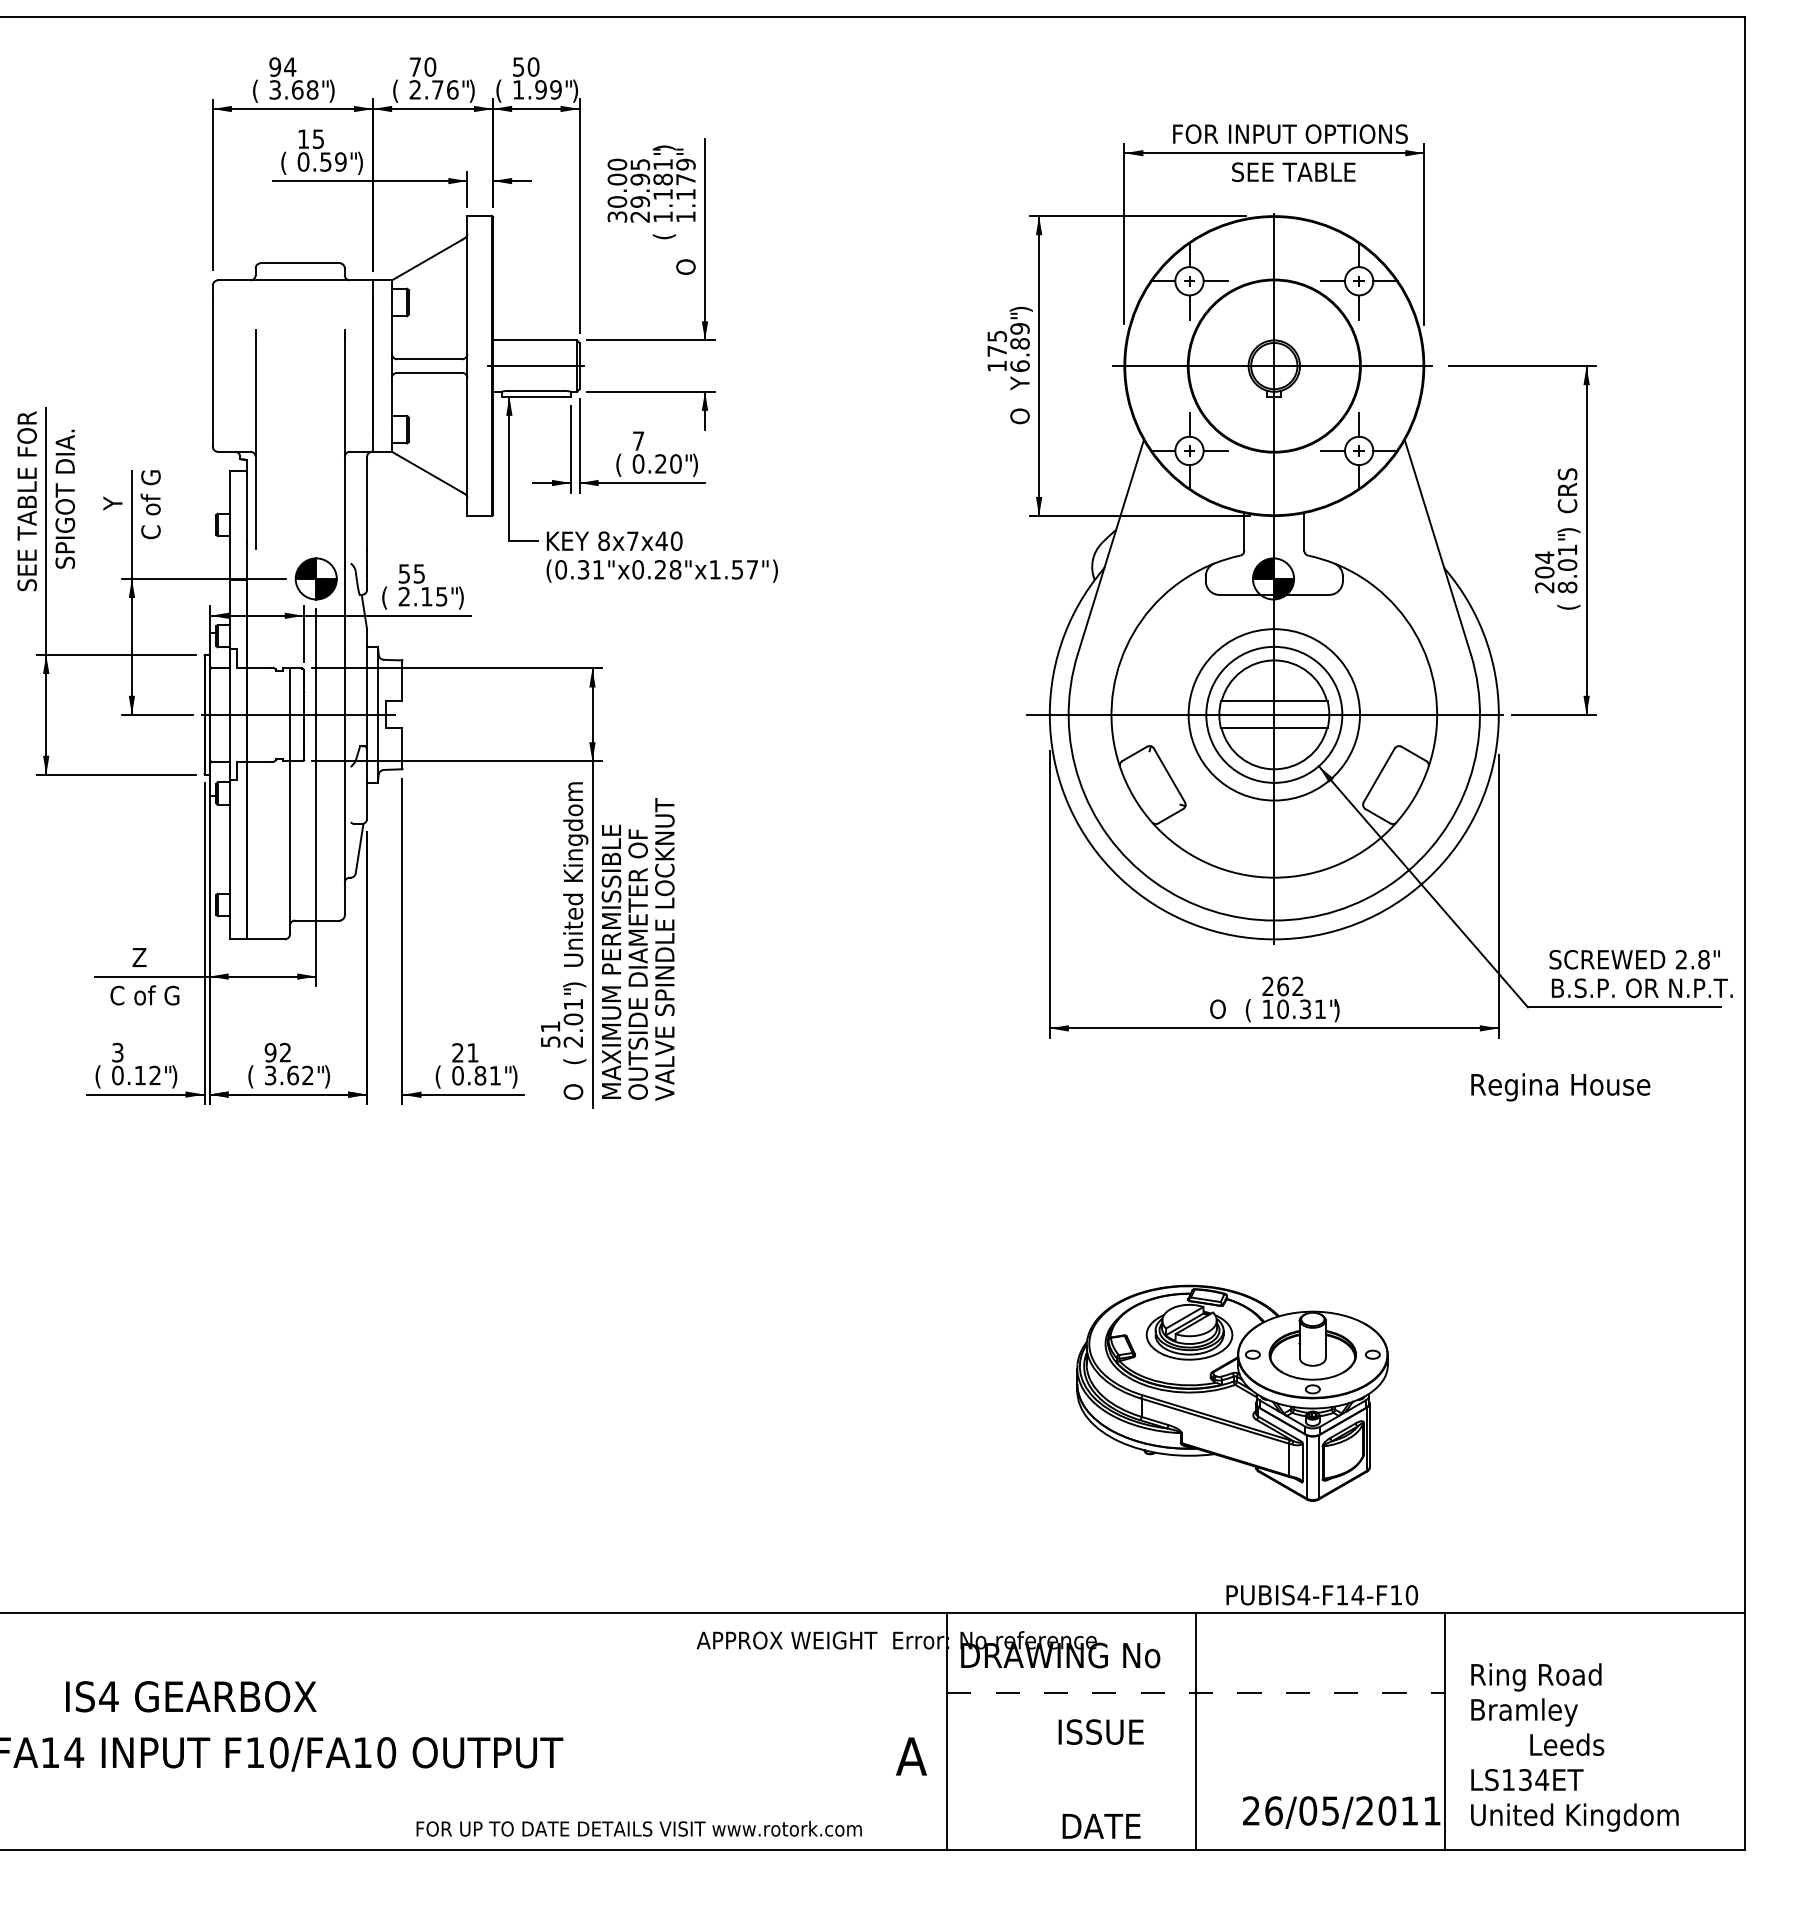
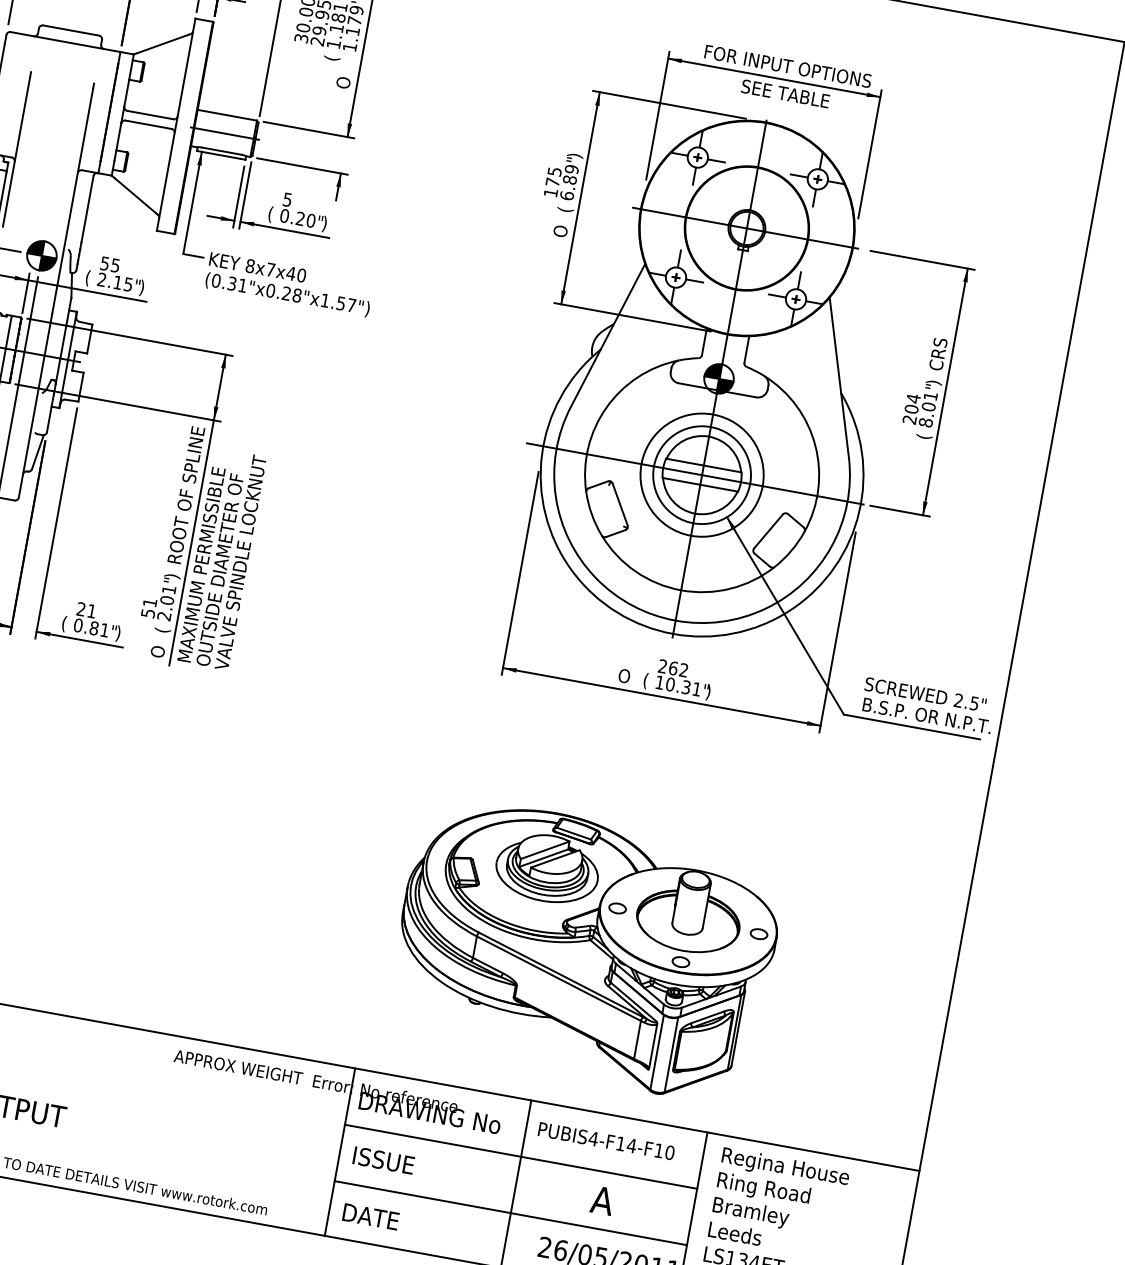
text: (1020, 383) -> (565, 208), Y -> (
text: (638, 440) -> (287, 199), 7 -> 5
text: (575, 870) -> (187, 495), United Kingdom -> ROOT OF SPLINE
text: (1703, 959) -> (974, 703), 2.8" -> 2.5"
text: (1560, 1087) -> (785, 1168), moved
part: (1232, 1393) -> (585, 949), size x1.67
text: (1321, 1595) -> (606, 1141), moved
line: (1196, 1692) -> (521, 1156), dashed -> solid
text: (1100, 1731) -> (383, 1160), moved
text: (1567, 1744) -> (735, 1233), moved
text: (911, 1756) -> (602, 1200), moved
line: (1196, 1772) -> (511, 1213), added
text: (1101, 1826) -> (370, 1216), moved

